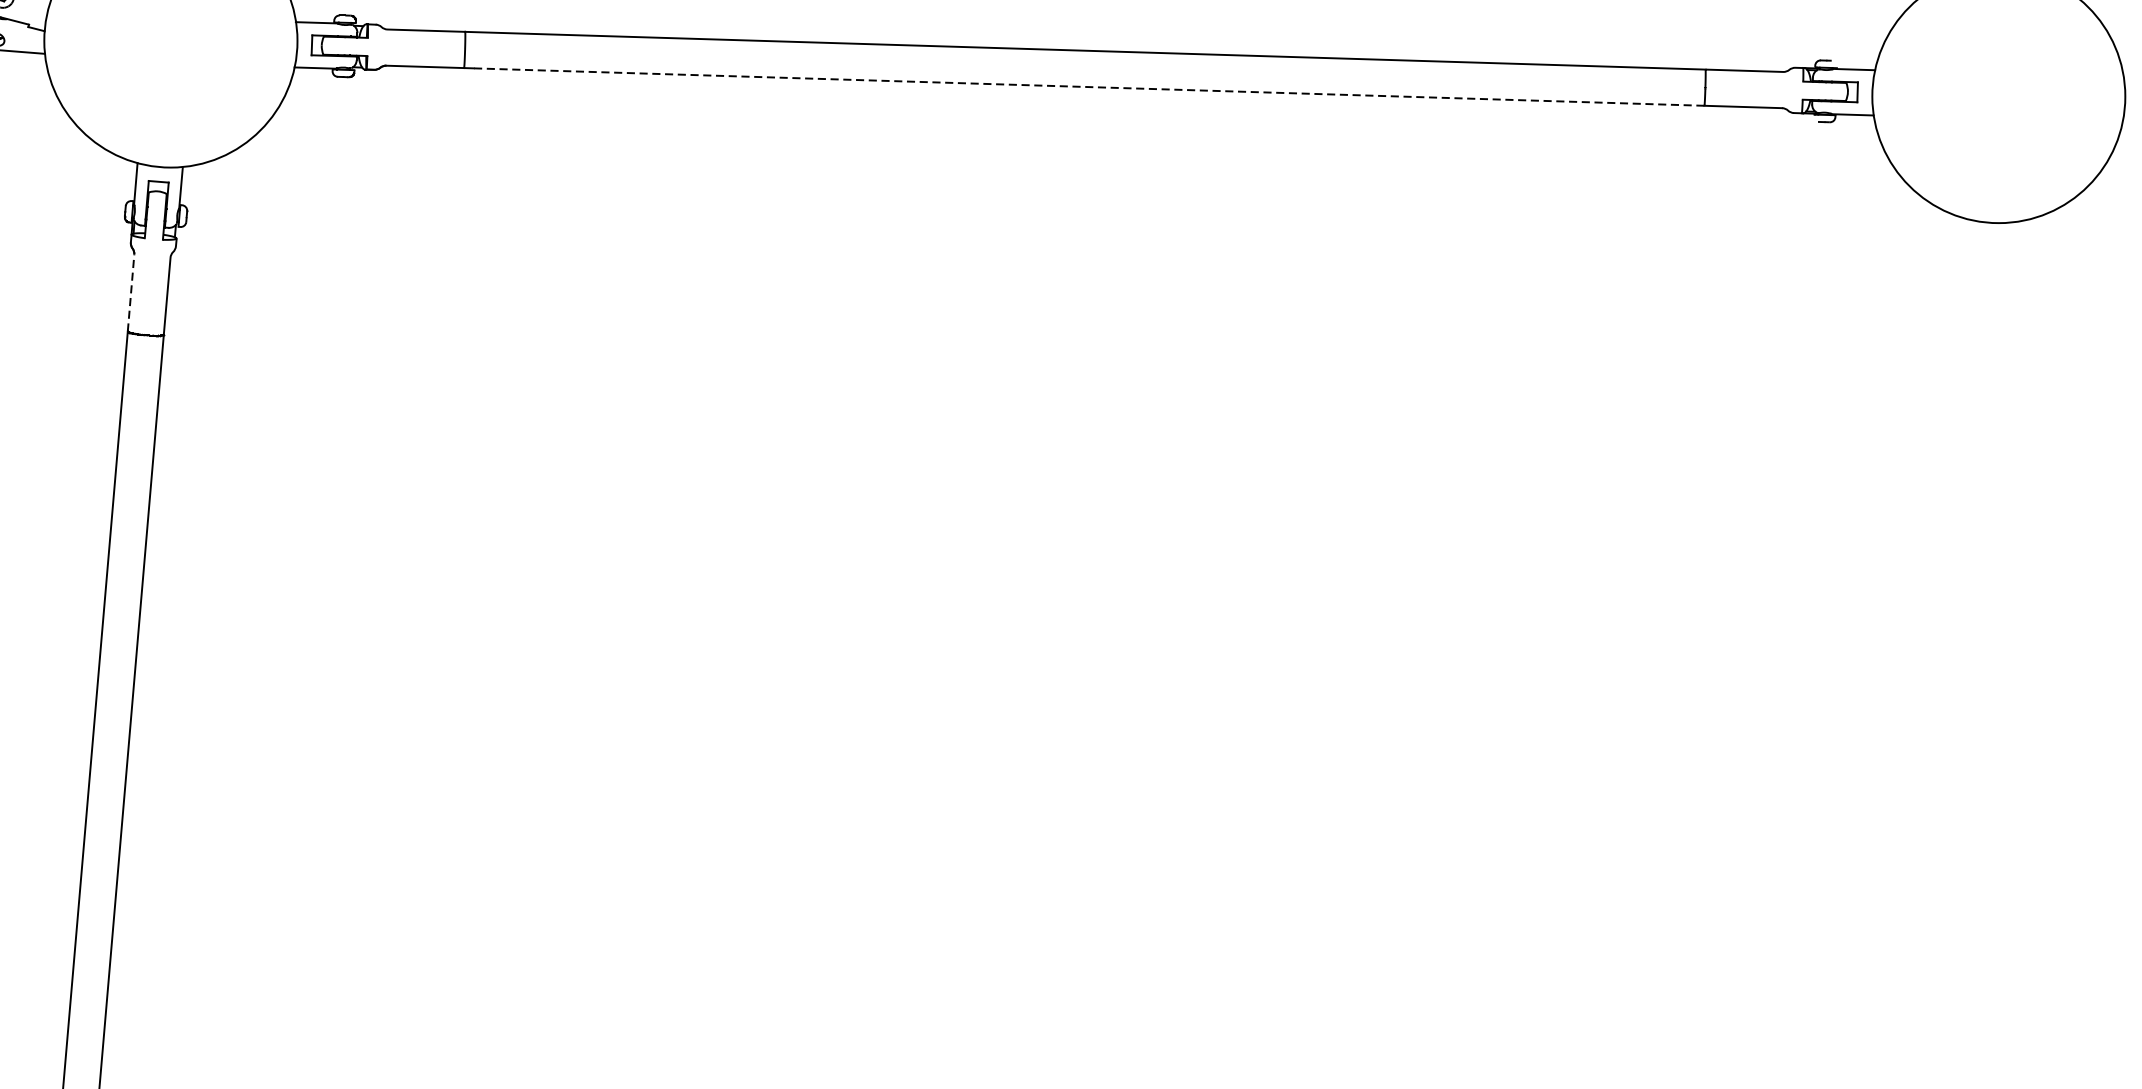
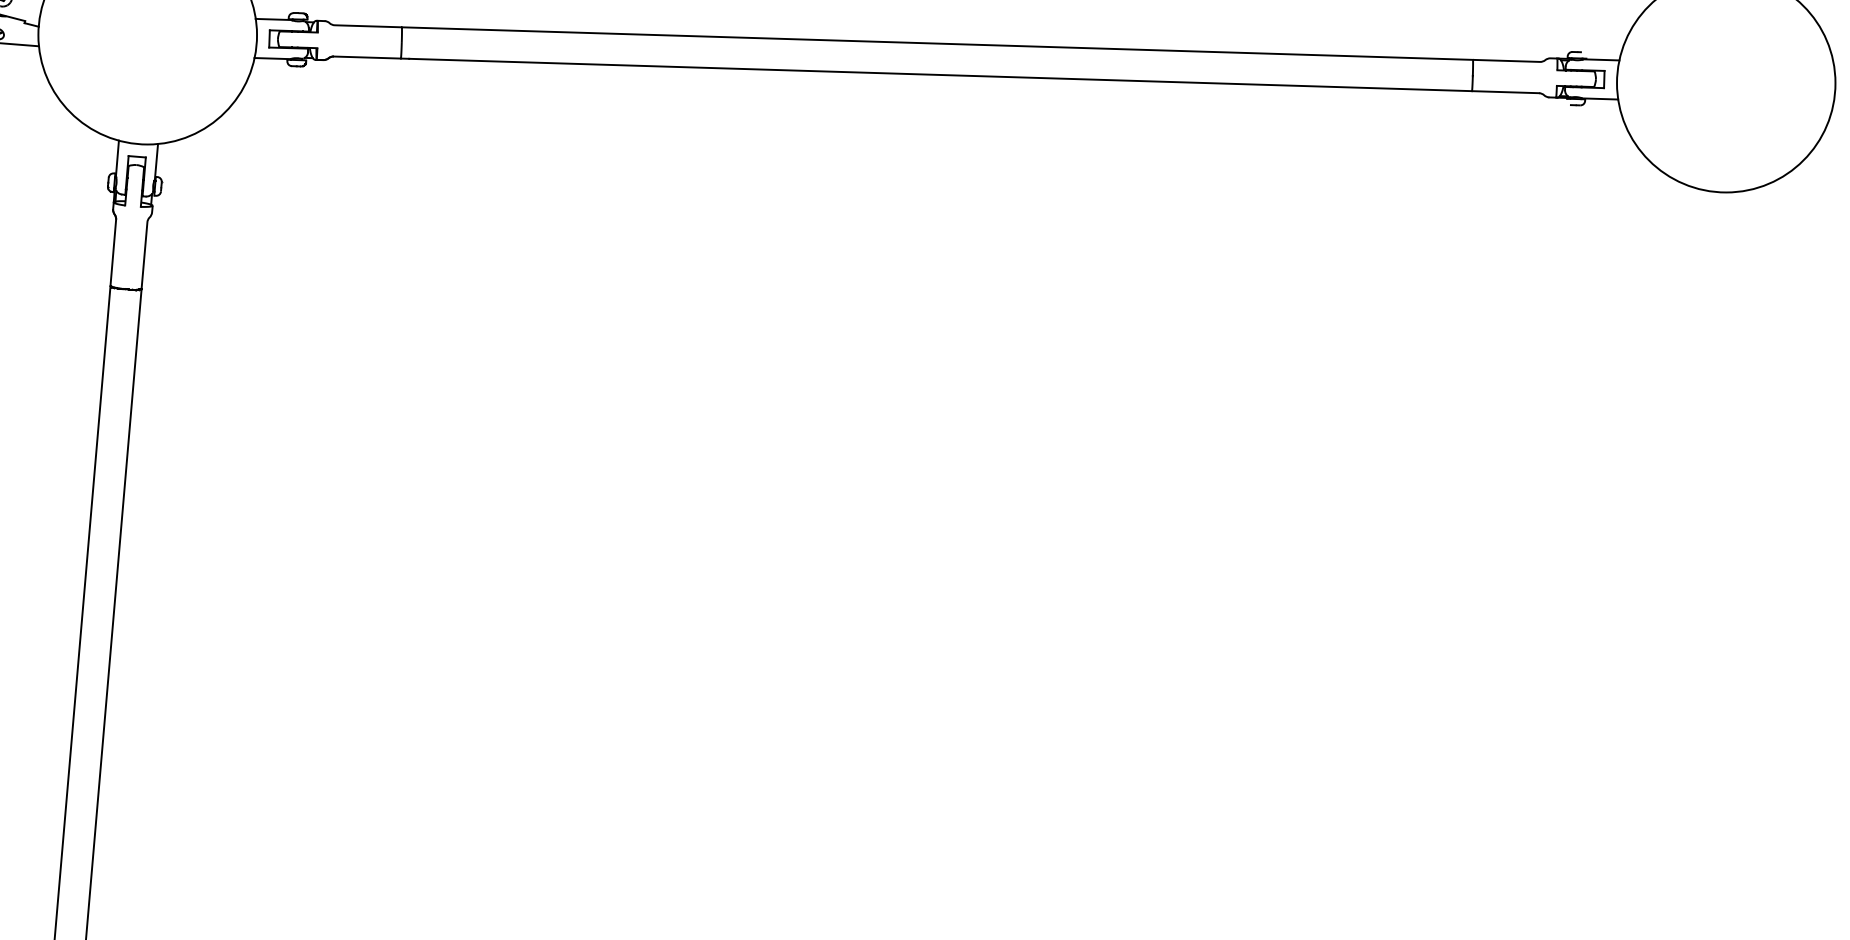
line: (1088, 86) -> (940, 74), dashed -> solid
line: (131, 292) -> (113, 252), dashed -> solid

